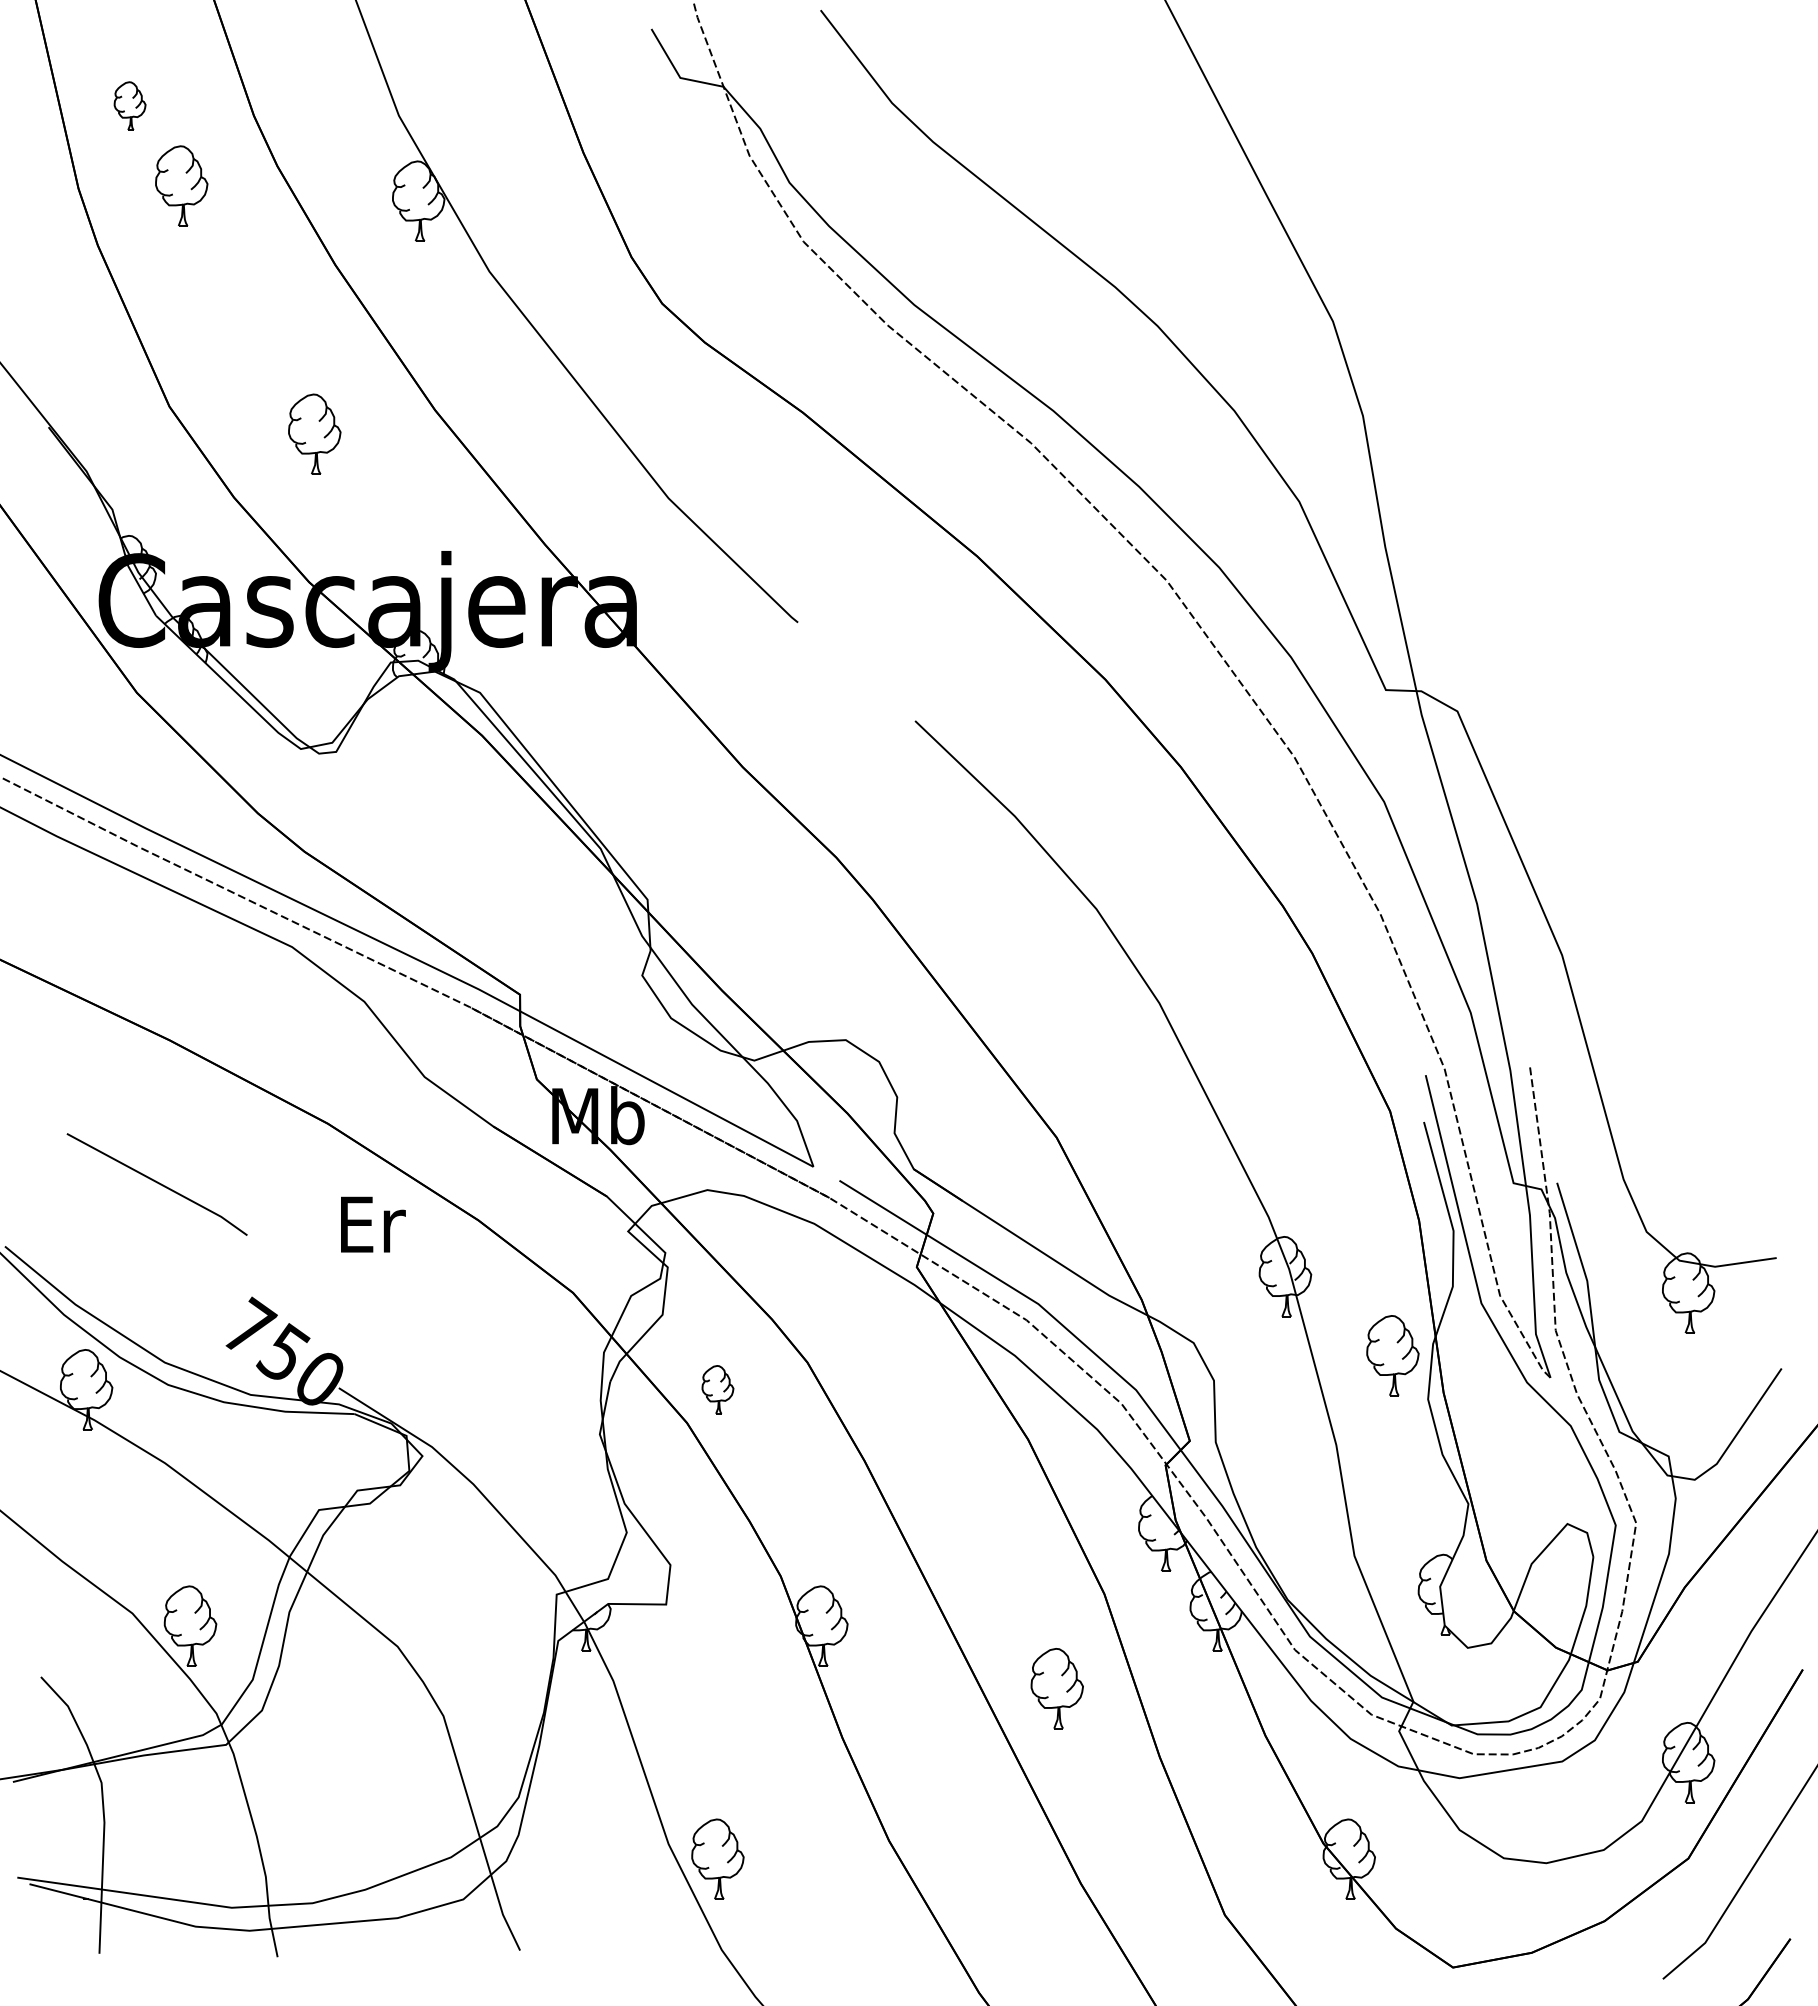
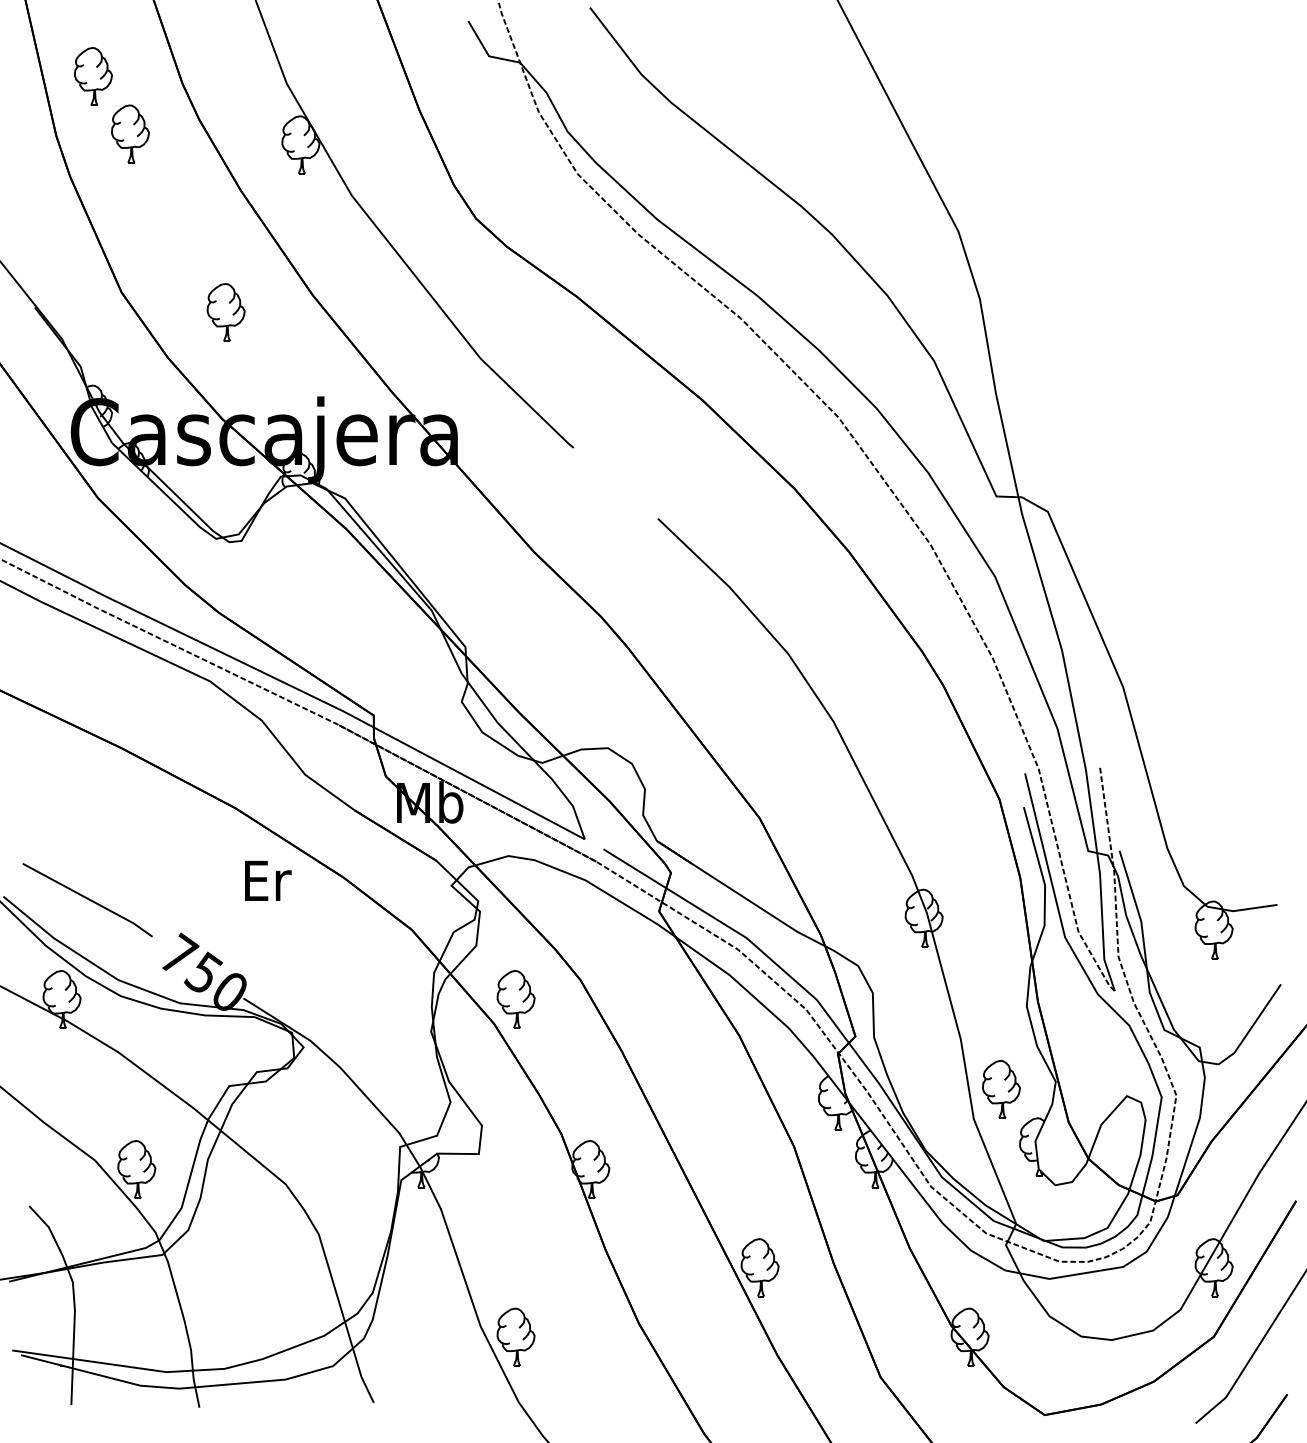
part: (129, 105) -> (92, 76), size x1.67
line: (157, 1183) -> (87, 899), moved
part: (1392, 1355) -> (1001, 1089), moved
part: (717, 1389) -> (515, 999), size x1.67
part: (1056, 1688) -> (759, 1267), moved

